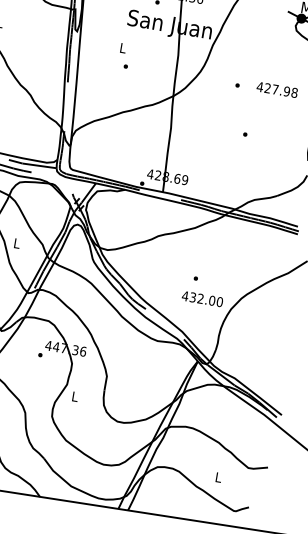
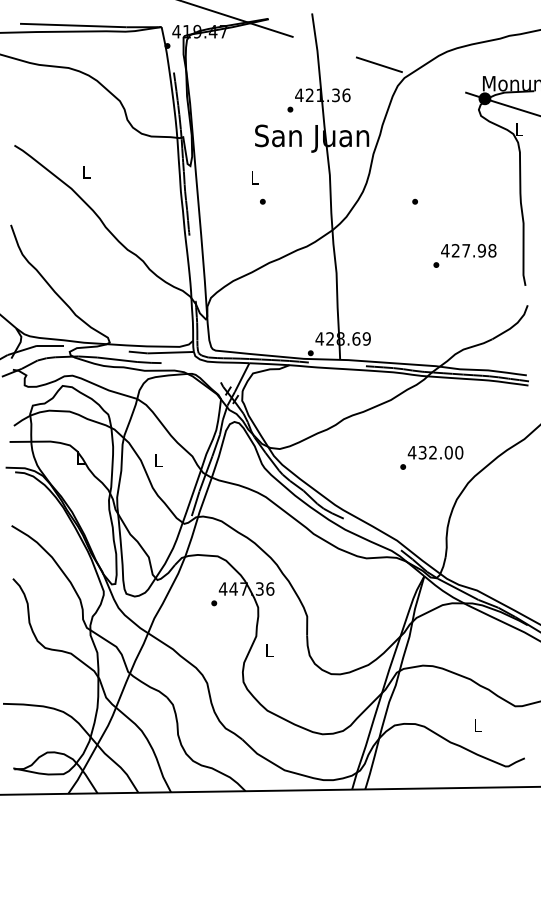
text: (277, 89) -> (468, 250), moved
text: (202, 298) -> (435, 452), moved

